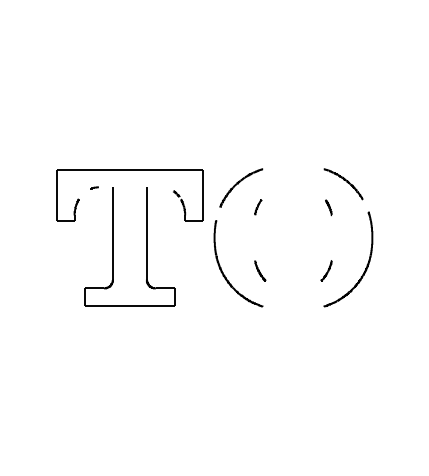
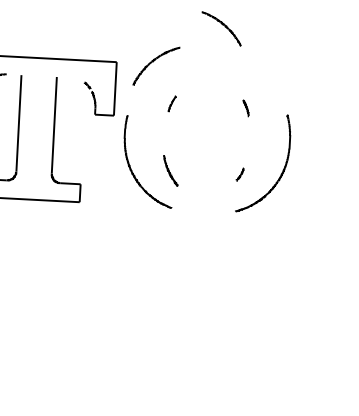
part: (343, 184) -> (221, 29), moved
part: (241, 187) -> (156, 65), moved
part: (260, 270) -> (171, 170), size x1.4
part: (326, 270) -> (240, 173), size x0.6

